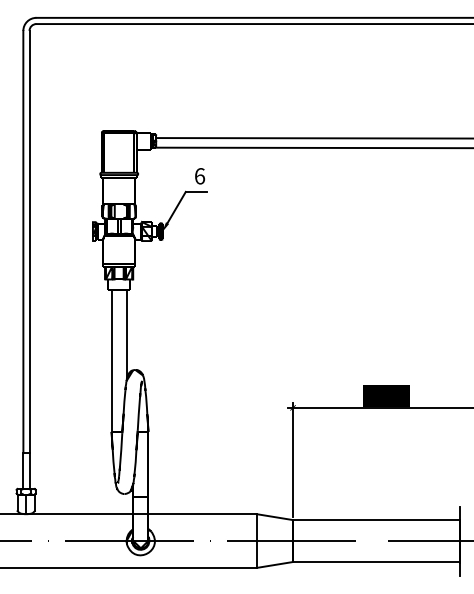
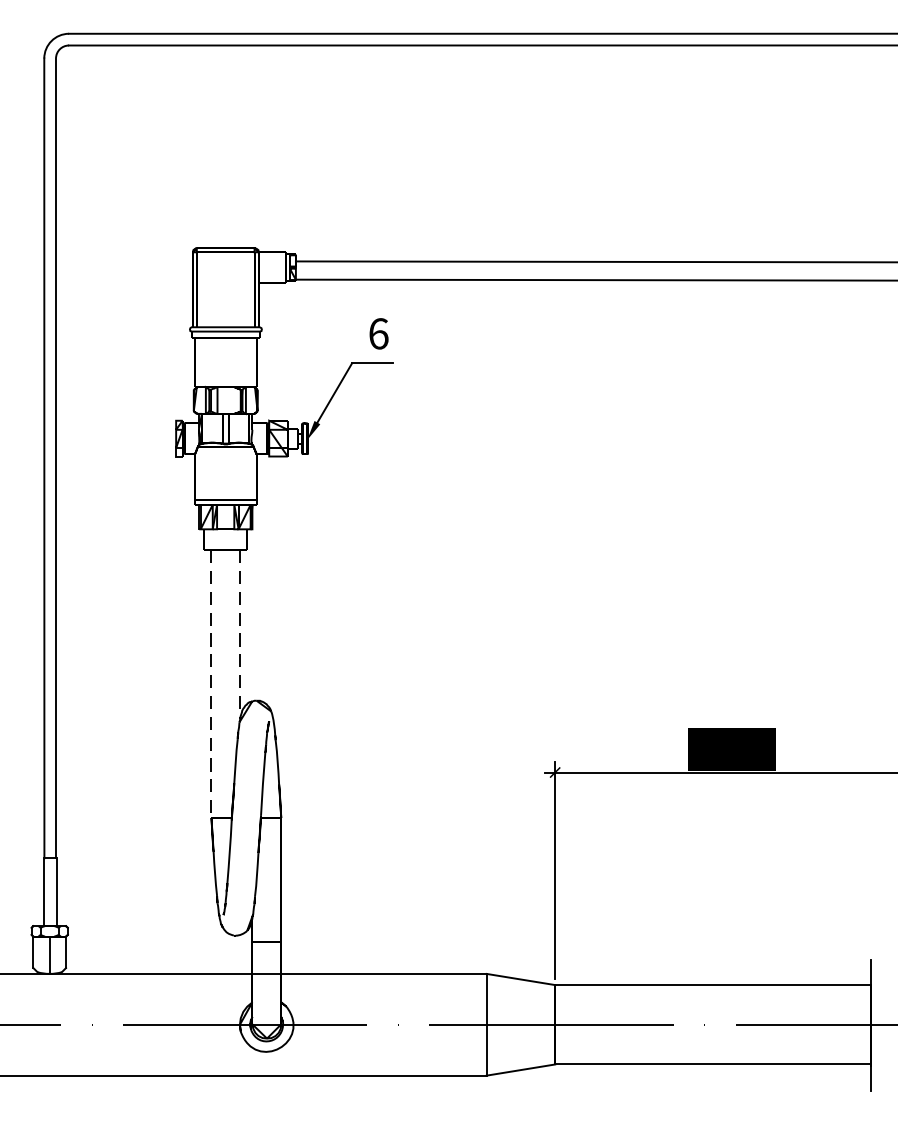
line: (126, 334) -> (239, 633), solid -> dashed
line: (111, 361) -> (211, 684), solid -> dashed

